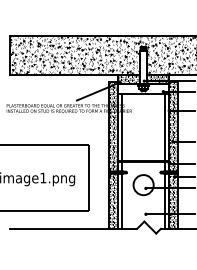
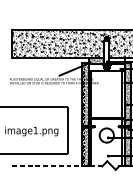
hatch: (157, 79) -> (116, 60), removed
line: (73, 228) -> (57, 166), solid -> dashed

